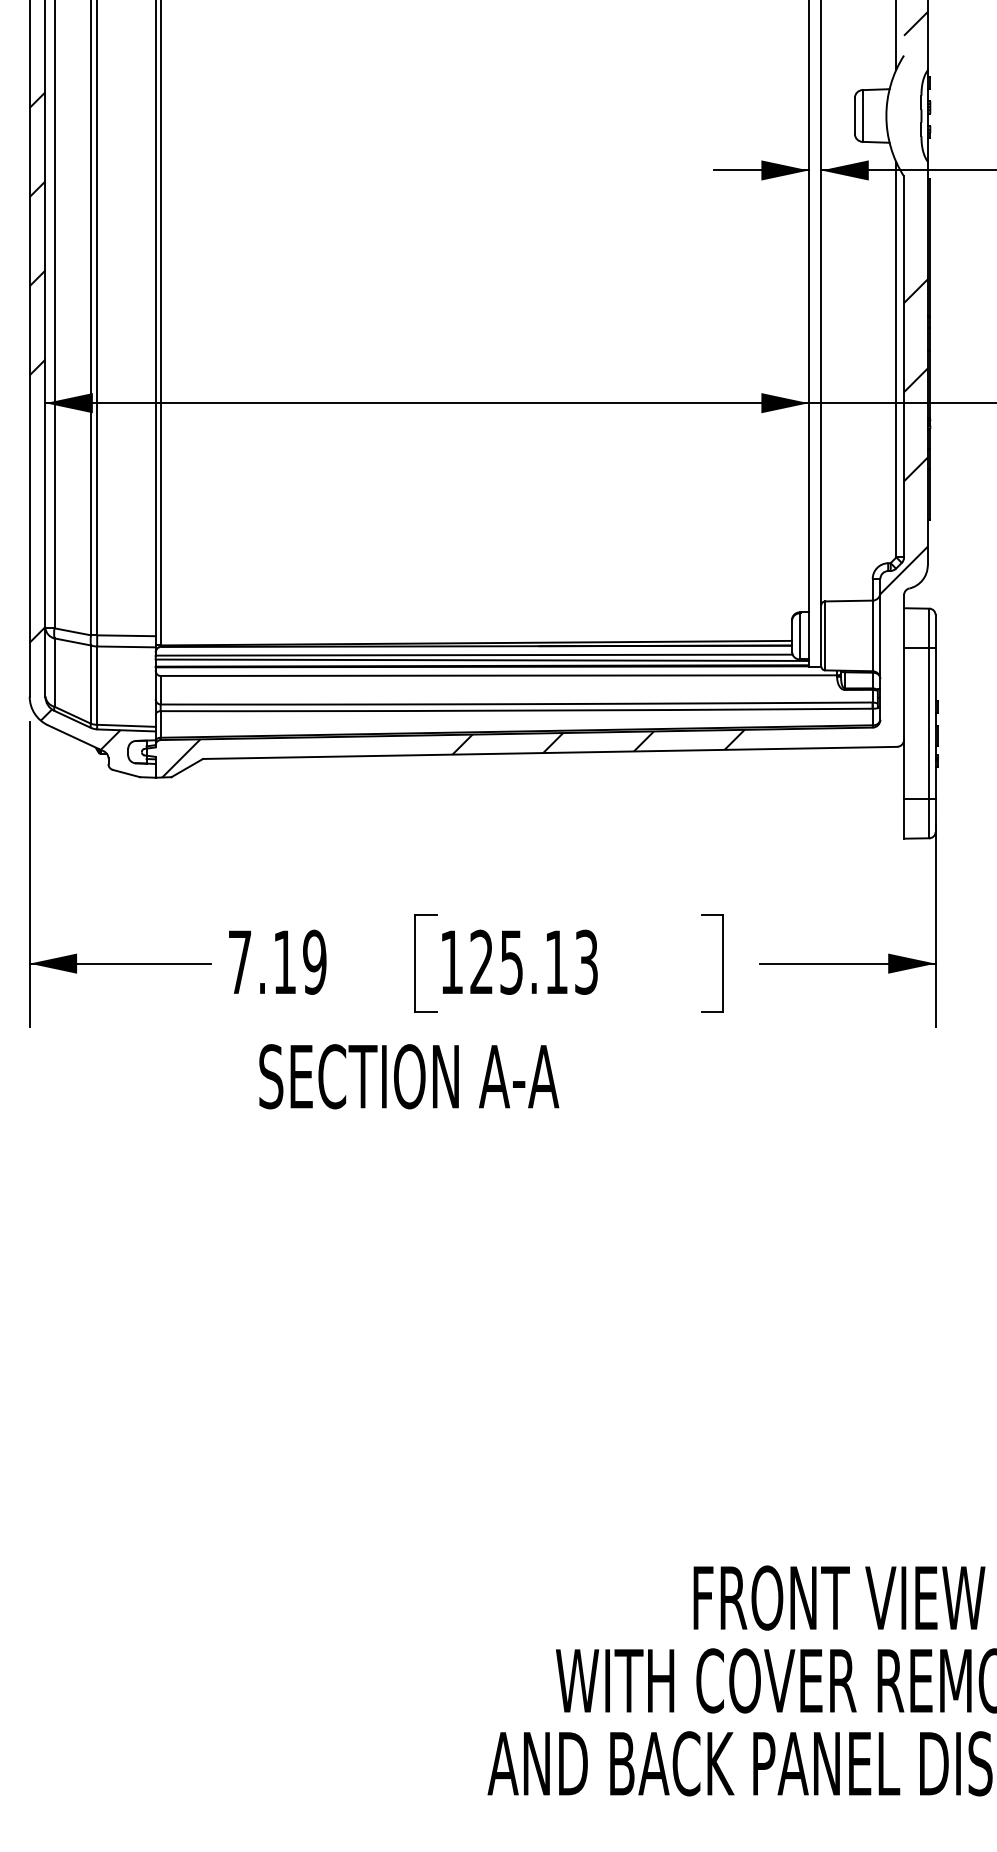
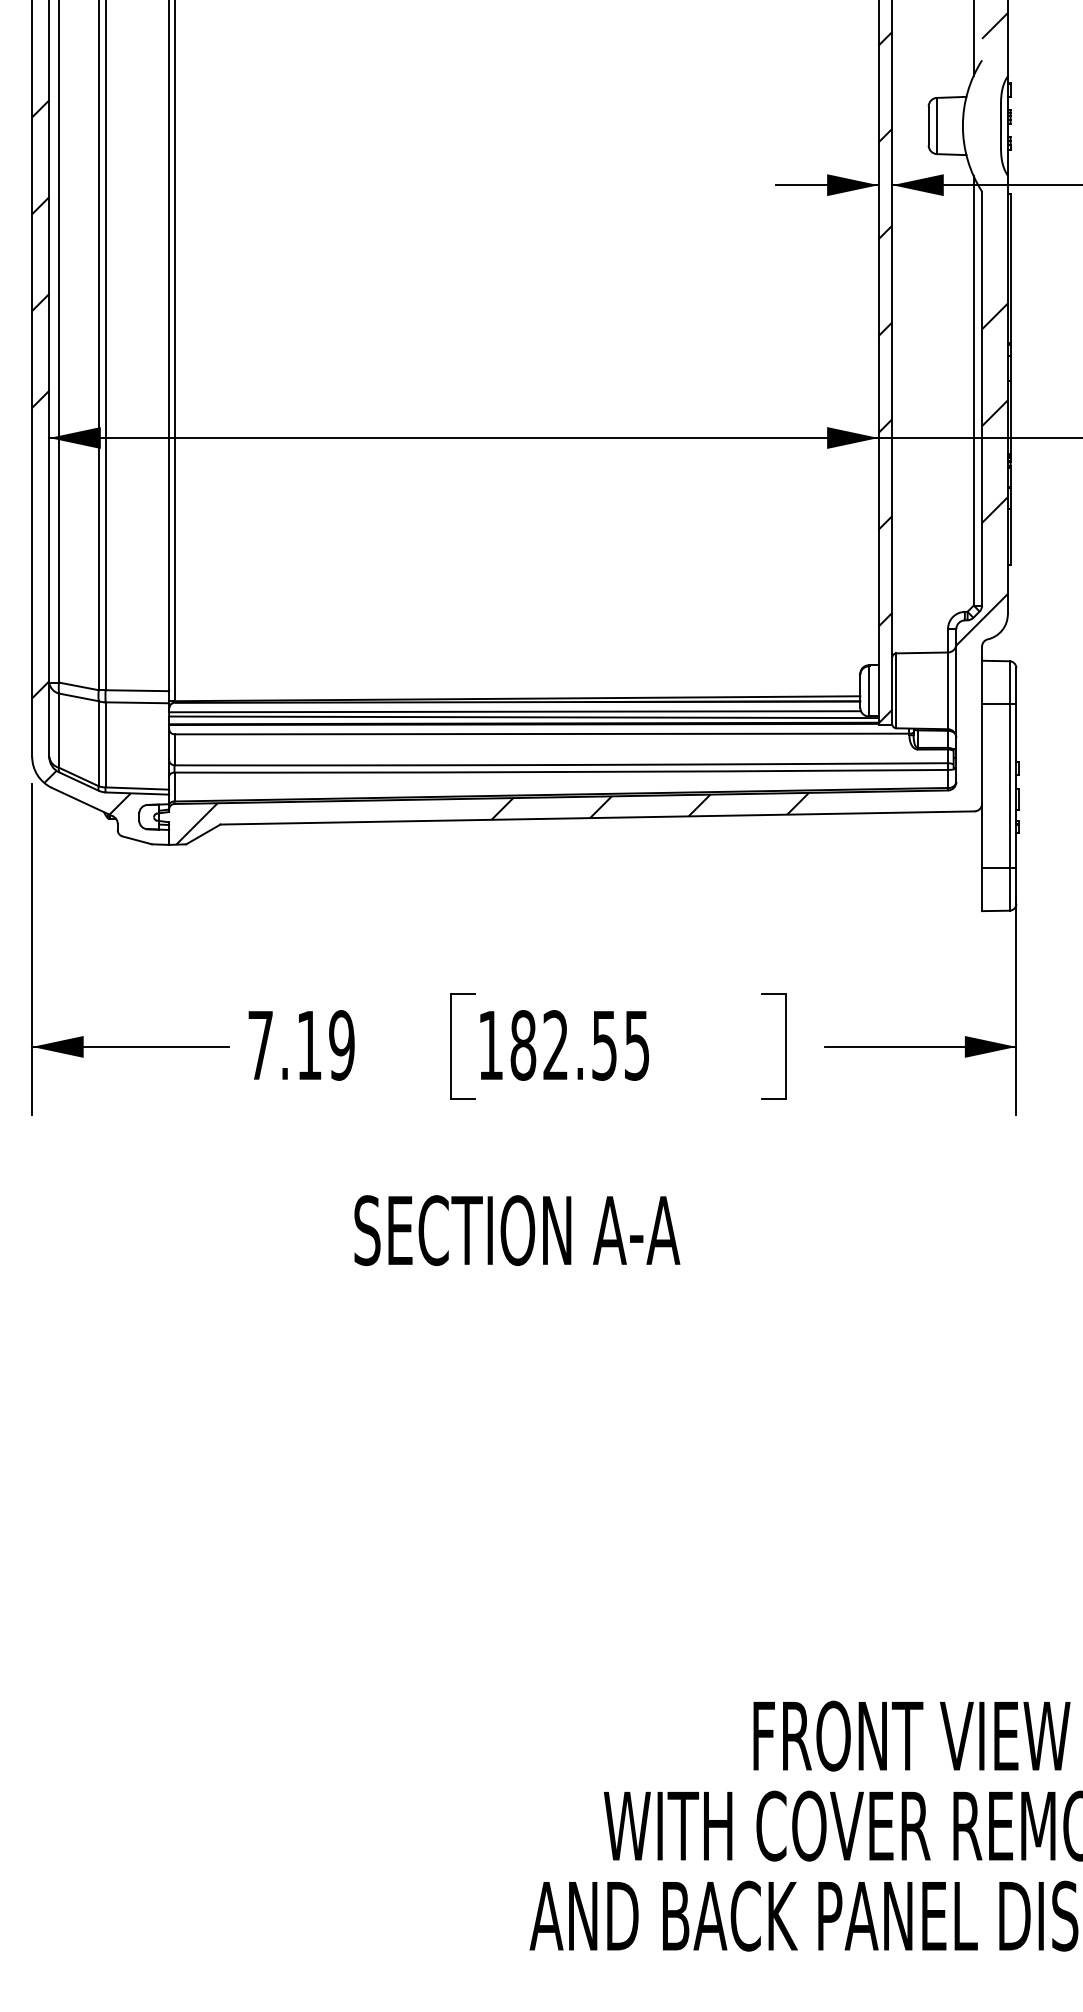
hatch: (814, 347) -> (884, 377), added
text: (533, 961) -> (579, 1044), 125.13 -> 182.55
text: (409, 1076) -> (517, 1230), moved

